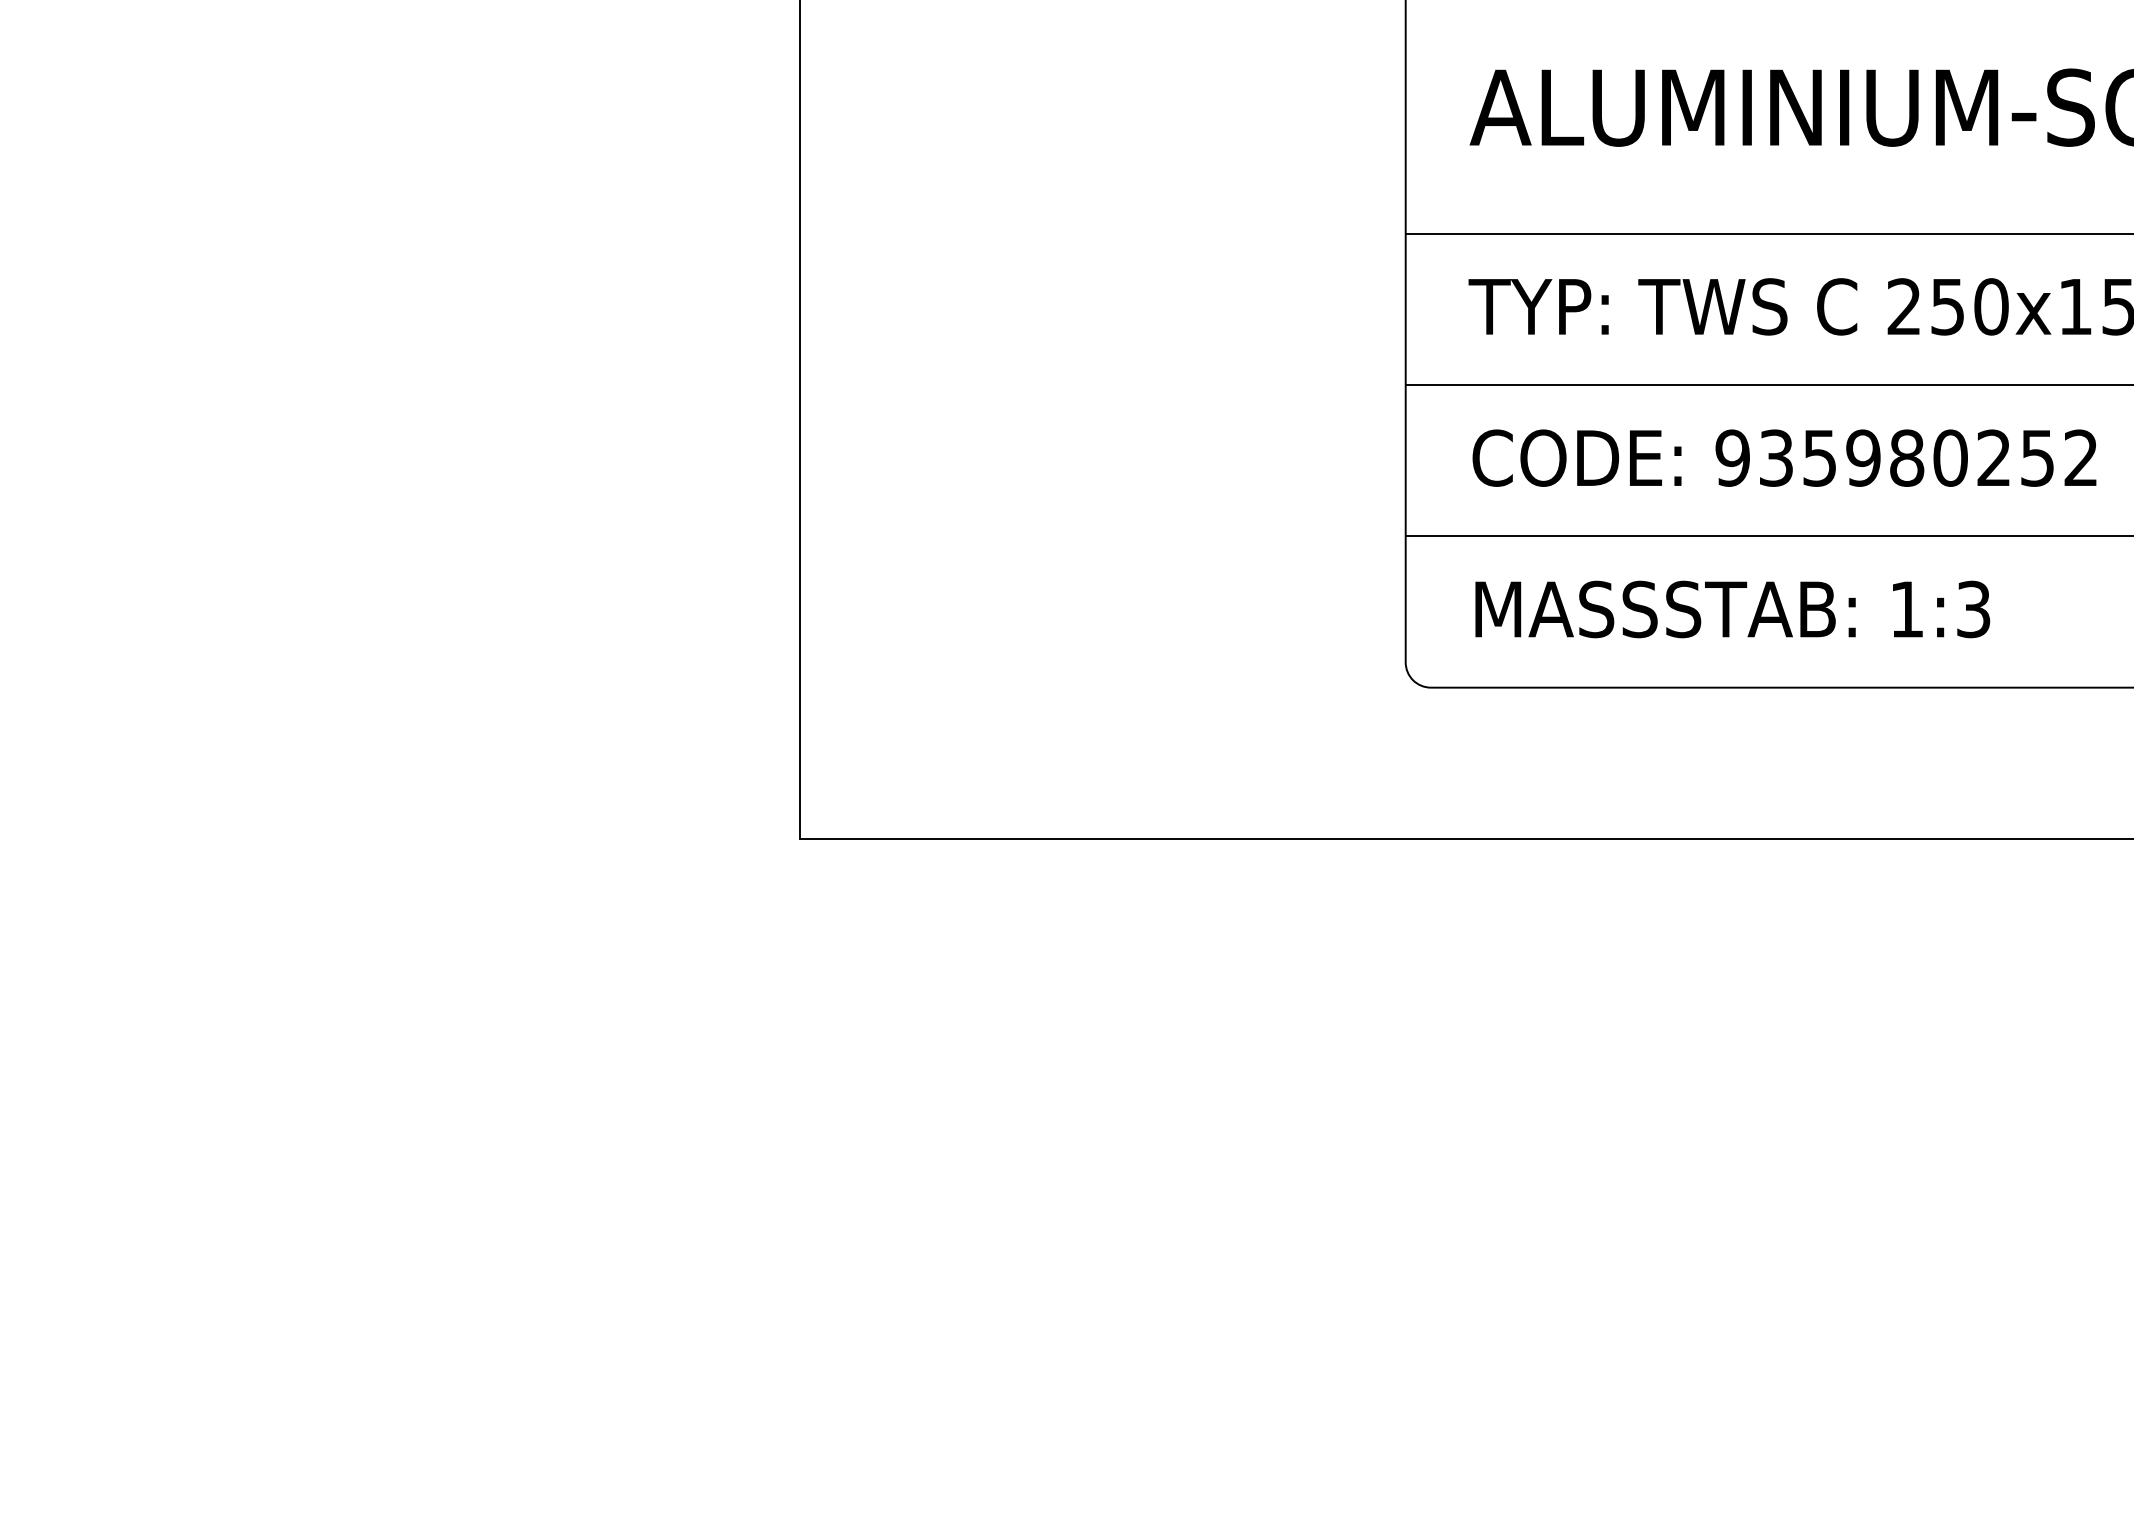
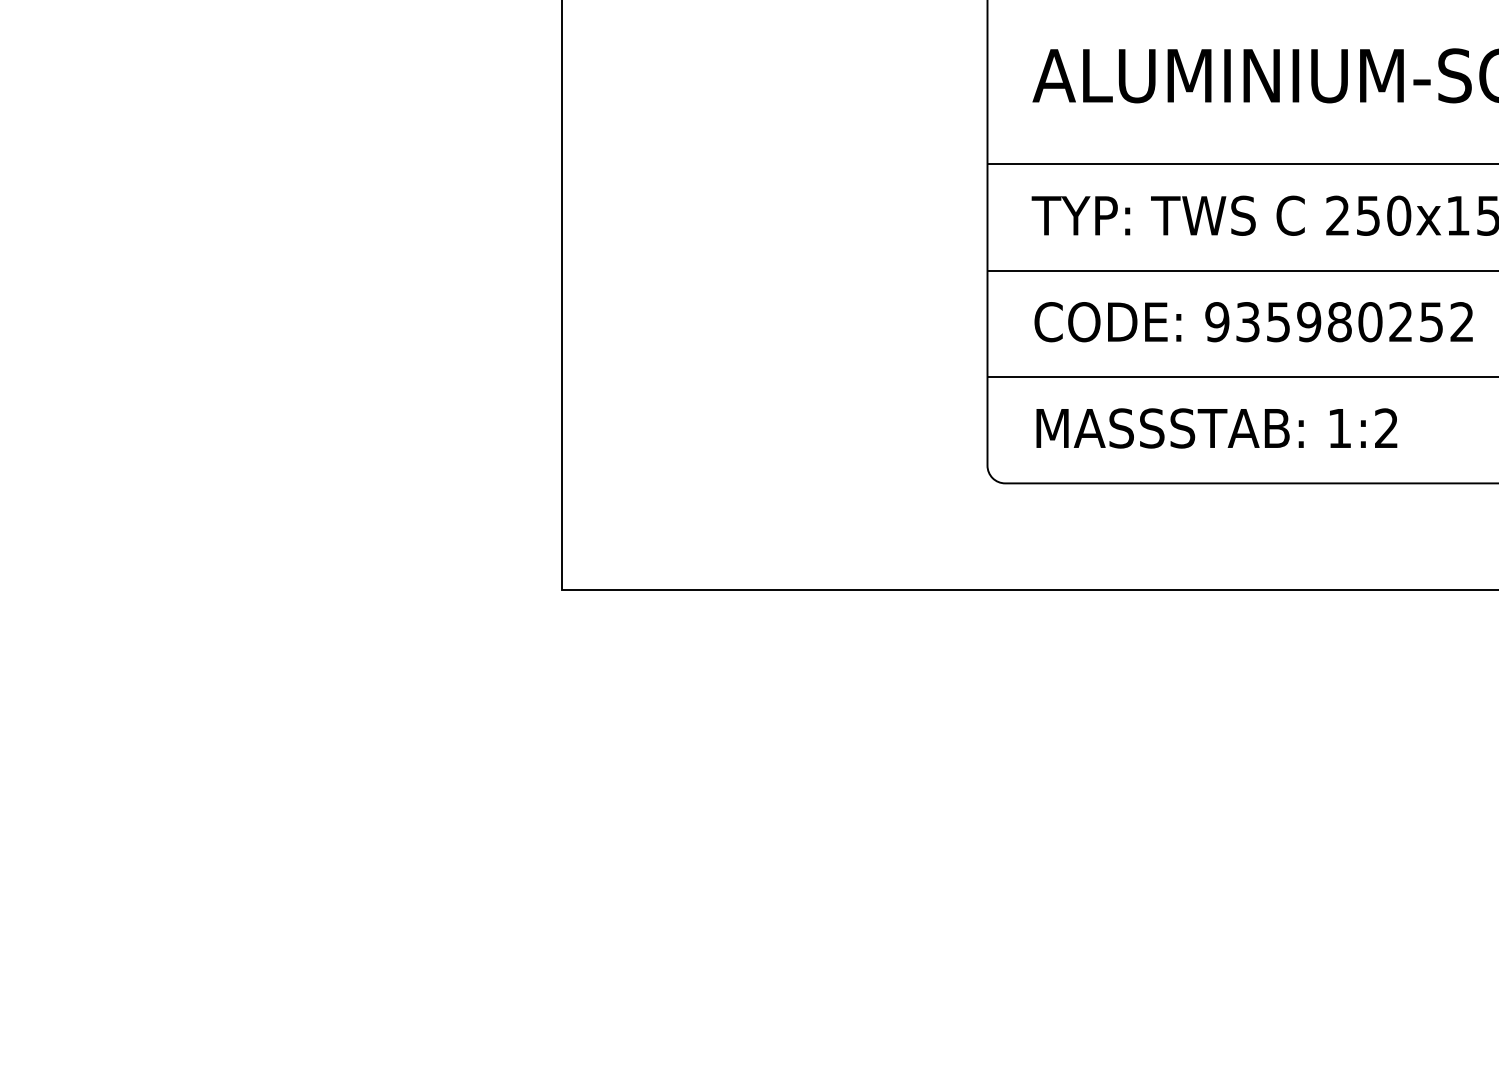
text: (1973, 609) -> (1386, 428), 1:3 -> 1:2

